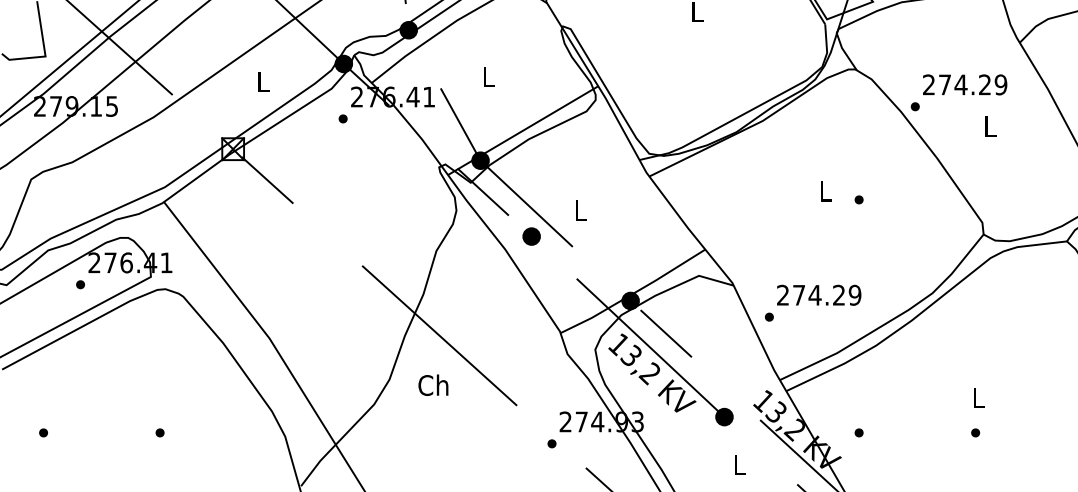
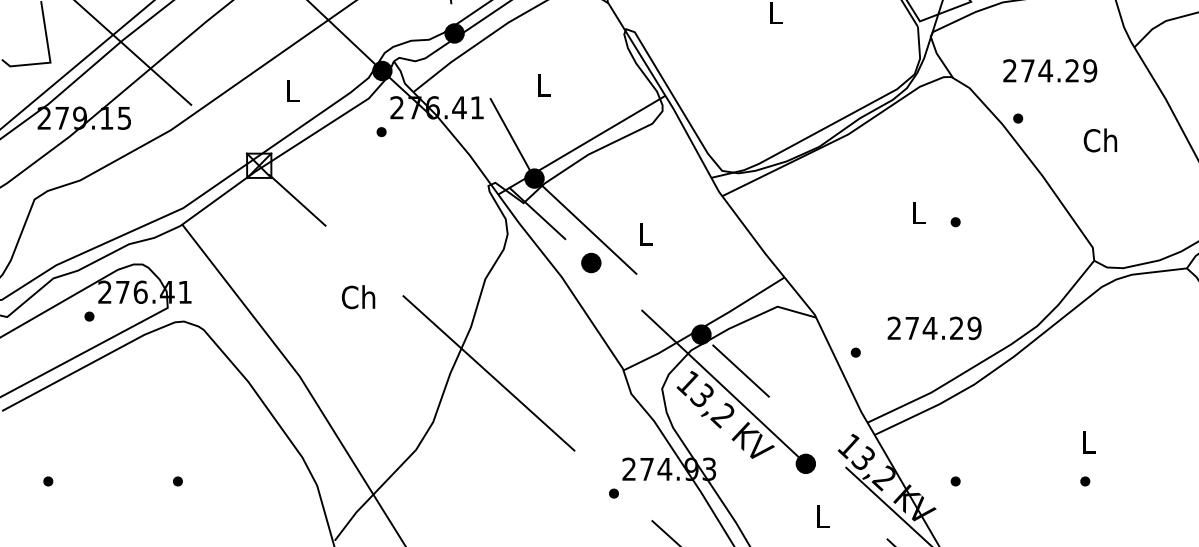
text: (965, 84) -> (1050, 70), moved
text: (989, 126) -> (1100, 140), L -> Ch
text: (819, 294) -> (934, 327), moved
text: (433, 384) -> (358, 296), moved

